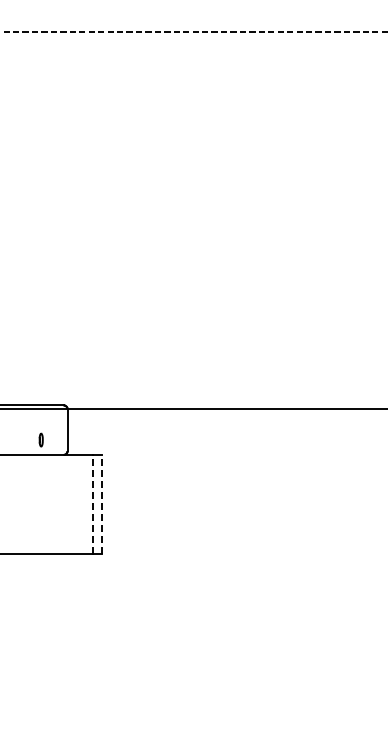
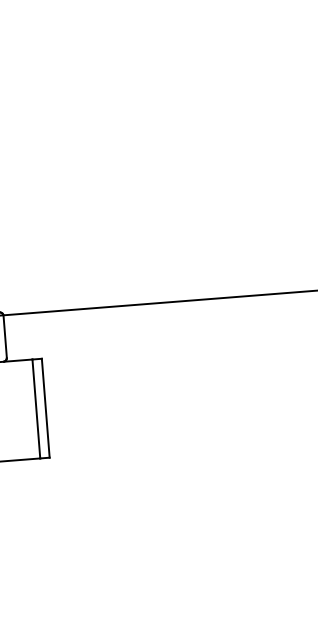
line: (92, 504) -> (35, 408), dashed -> solid
line: (102, 504) -> (45, 408), dashed -> solid

